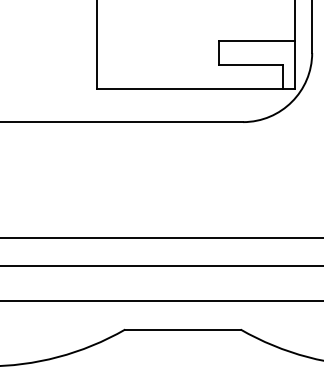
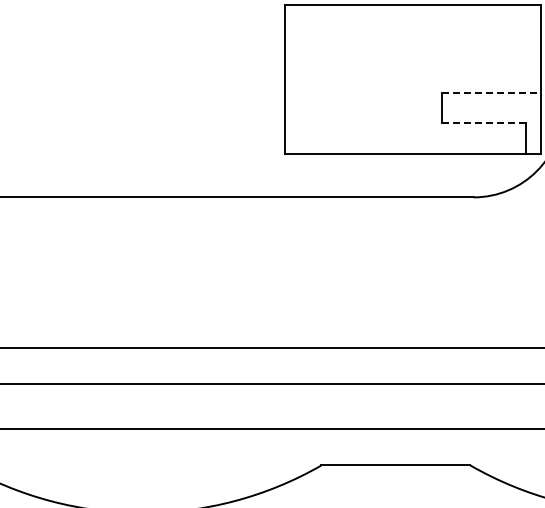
line: (257, 41) -> (492, 93), solid -> dashed
line: (251, 64) -> (484, 122), solid -> dashed

